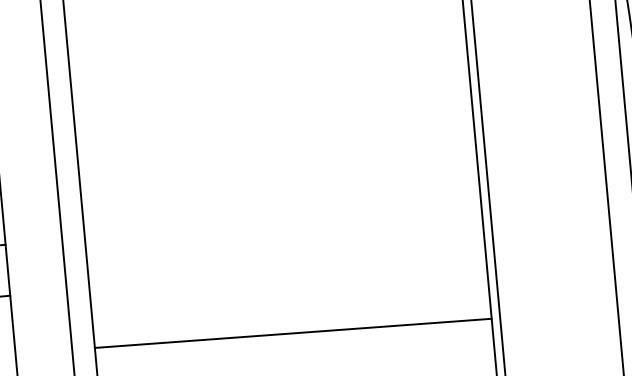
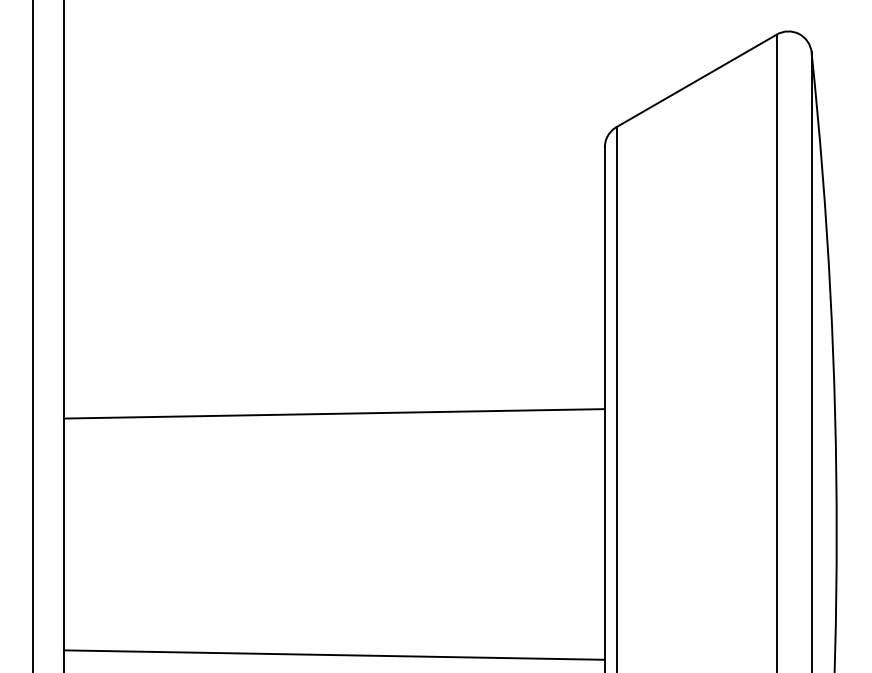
line: (277, 156) -> (334, 413), added

